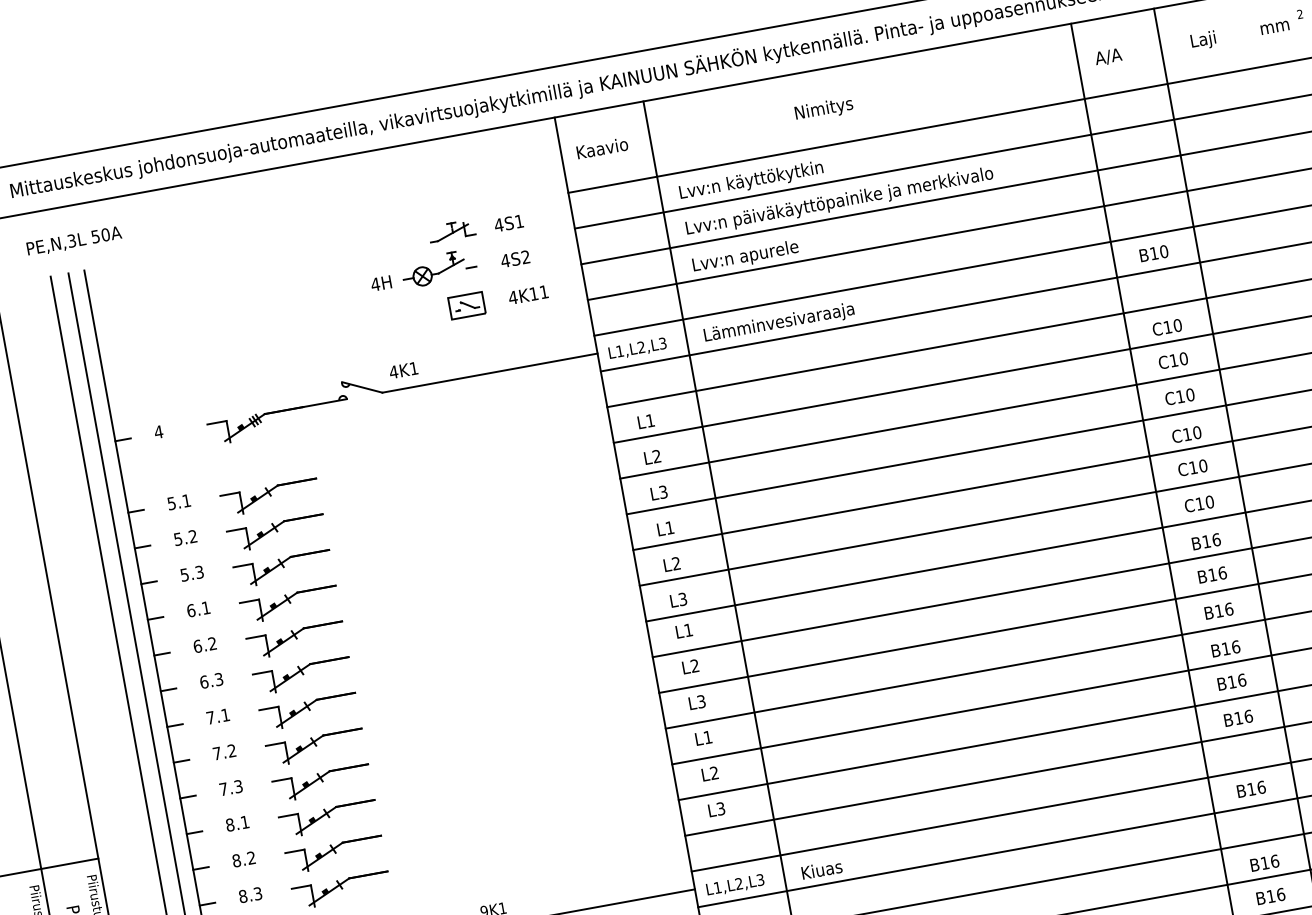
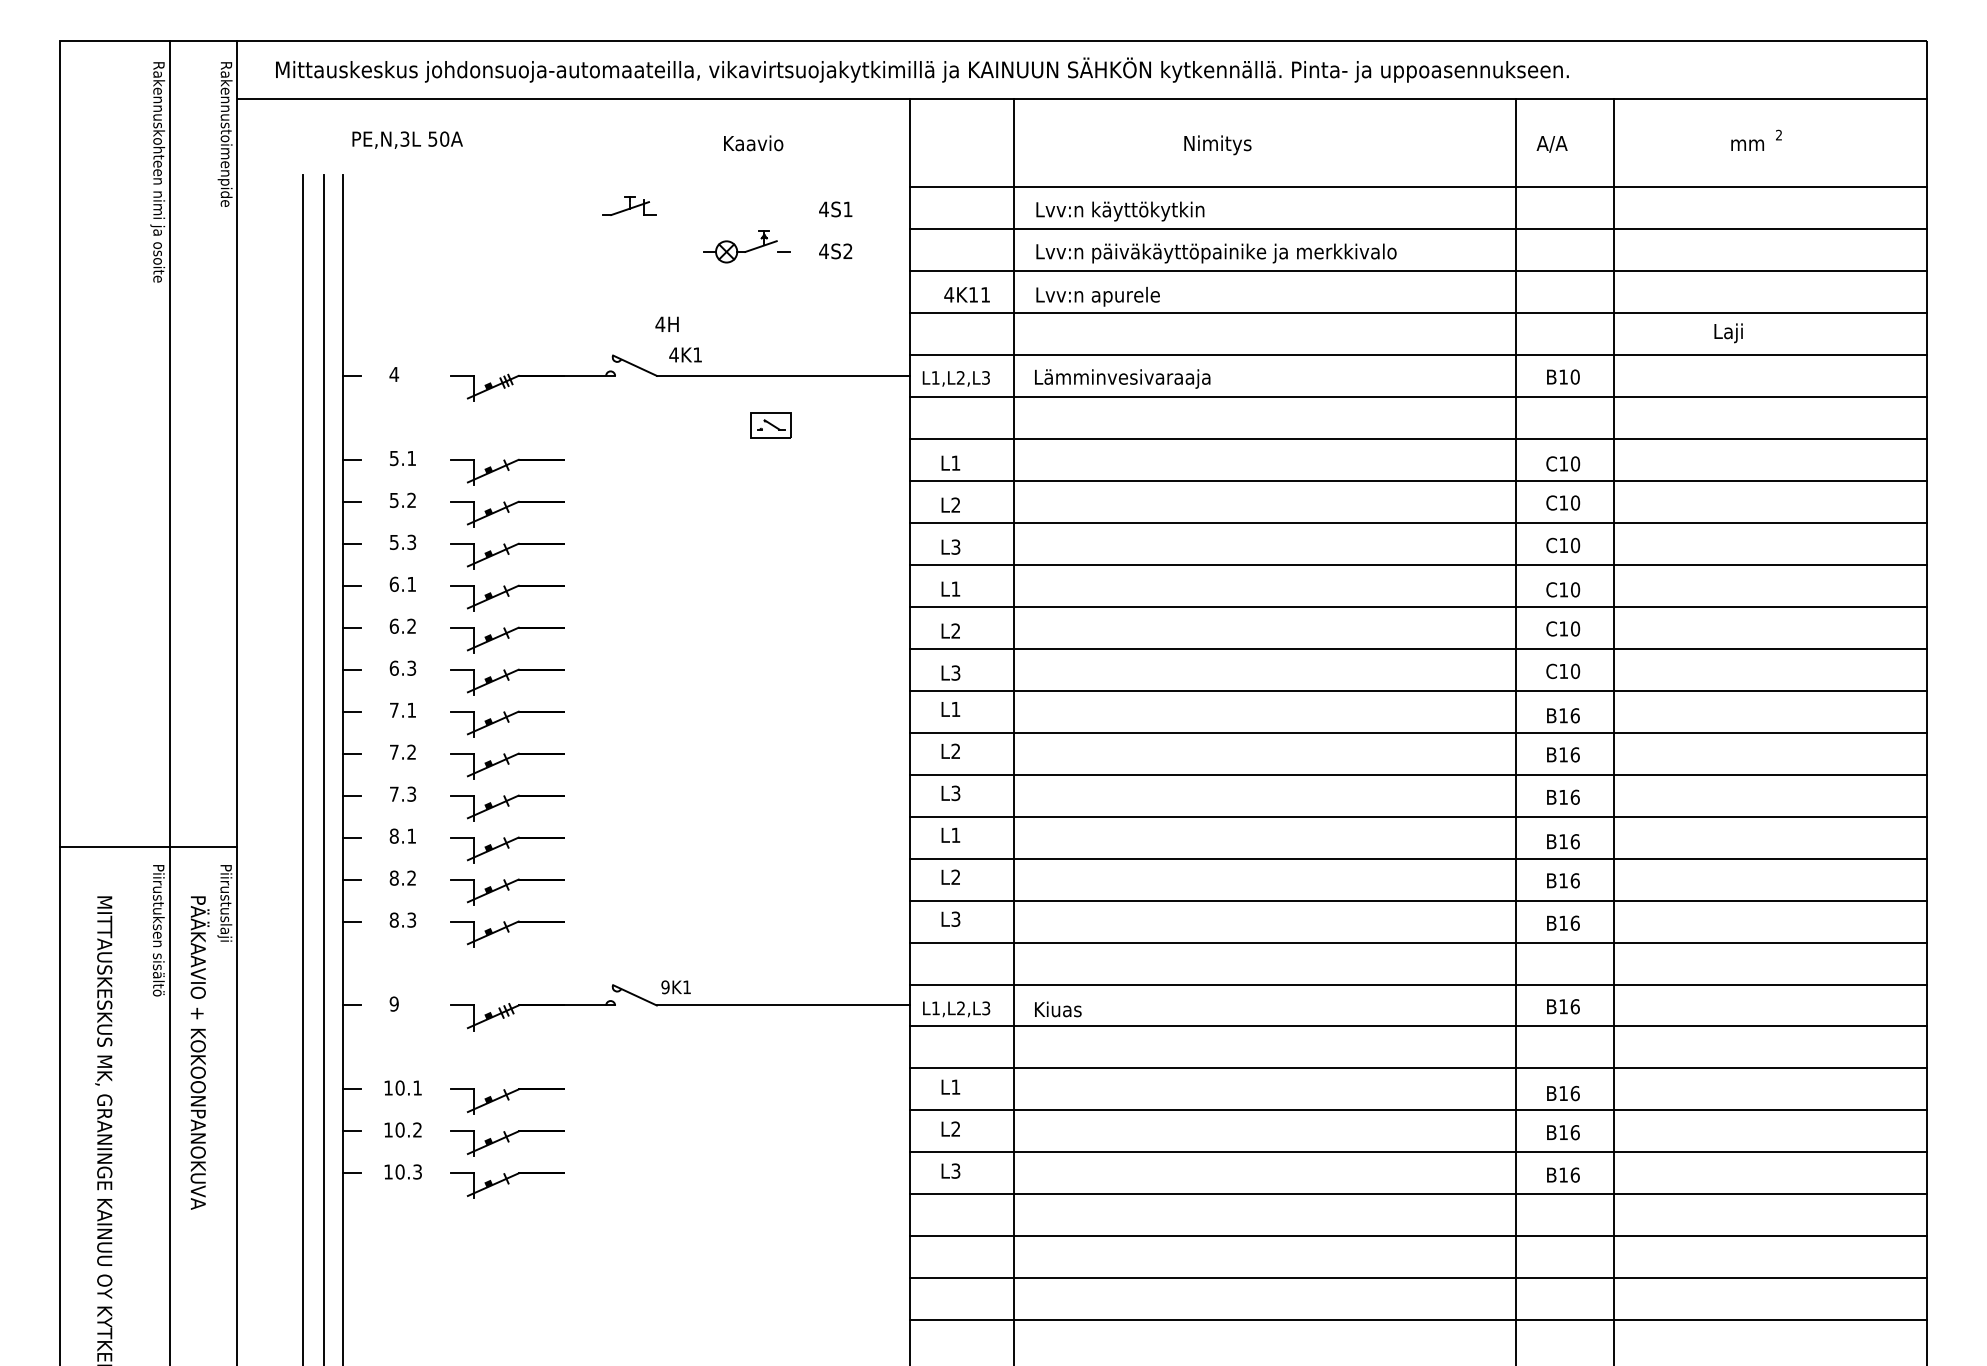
text: (1203, 40) -> (1728, 333), moved
text: (602, 148) -> (753, 143), moved
part: (451, 230) -> (629, 205), moved
text: (74, 240) -> (407, 139), moved
text: (380, 282) -> (666, 323), moved
text: (527, 294) -> (966, 294), moved
part: (466, 305) -> (770, 425), moved

